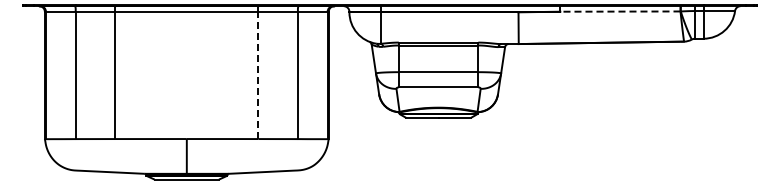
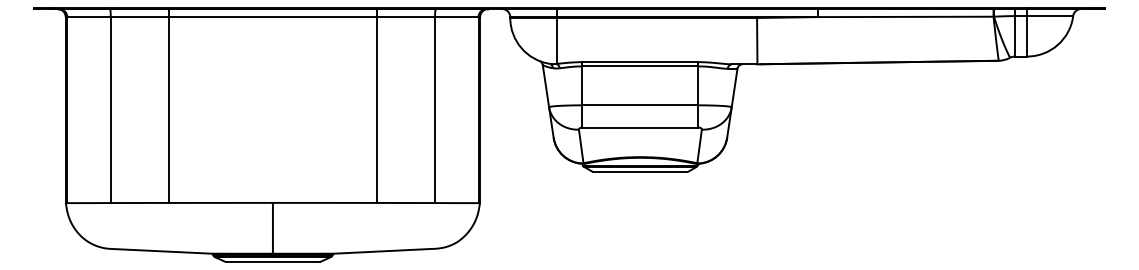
line: (619, 11) -> (904, 16), dashed -> solid
line: (258, 75) -> (377, 110), dashed -> solid

